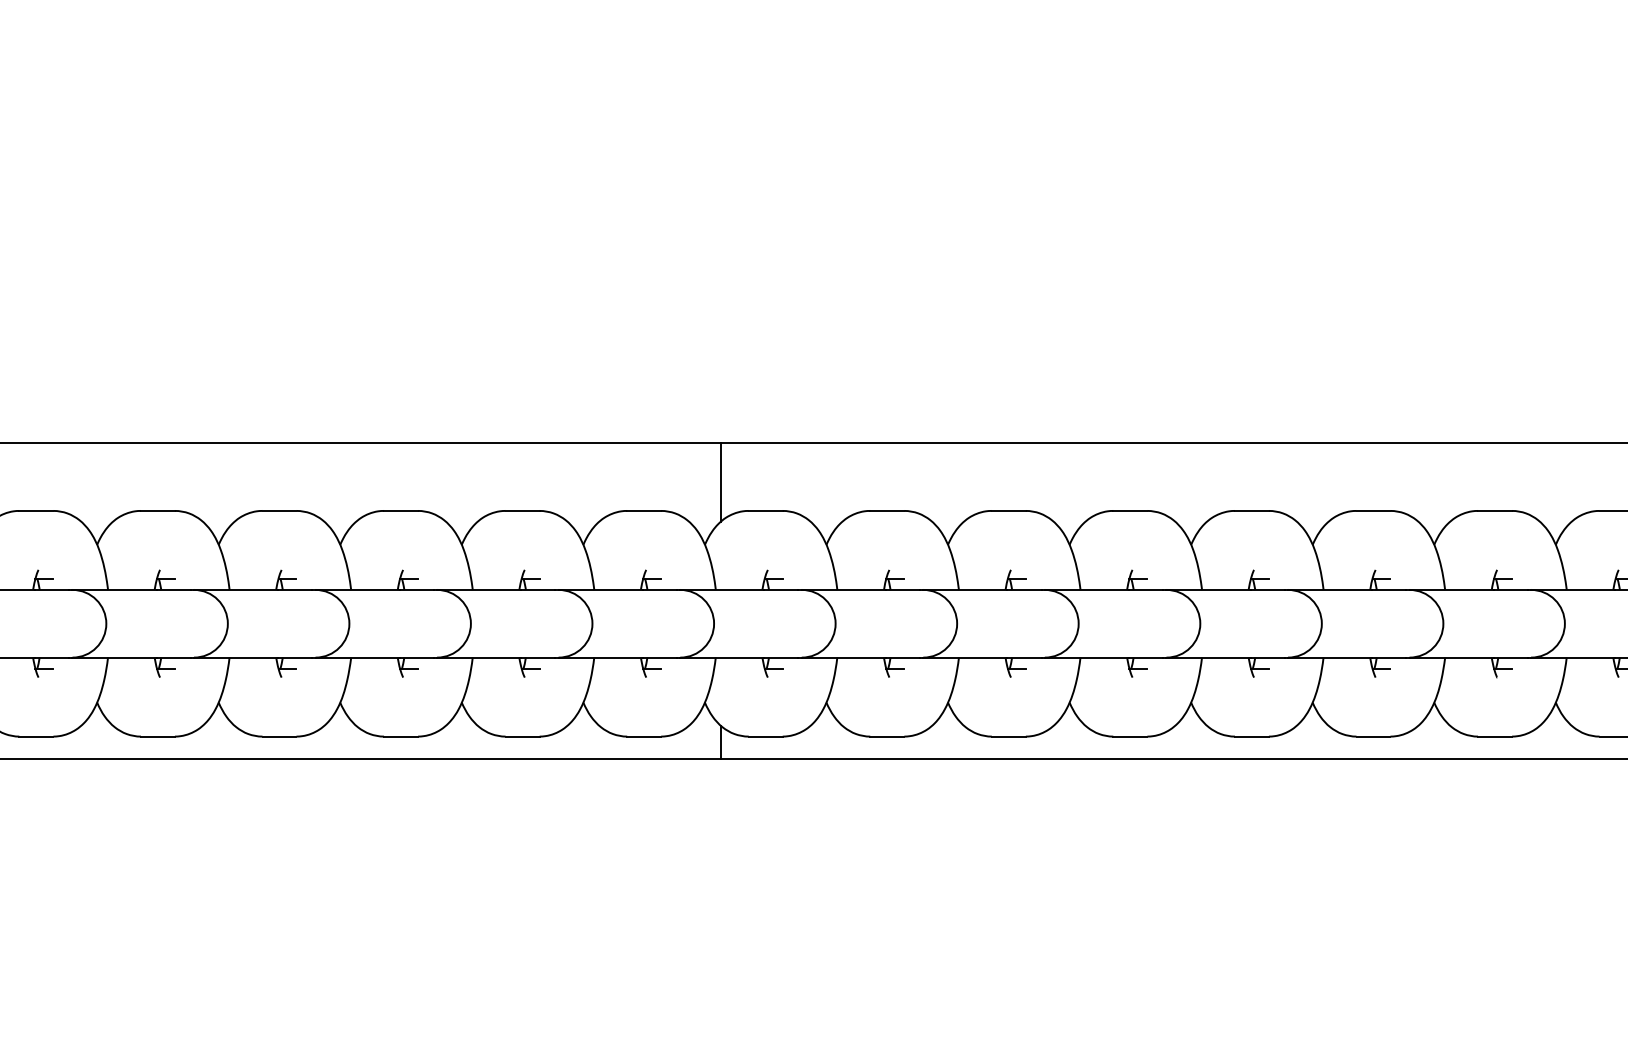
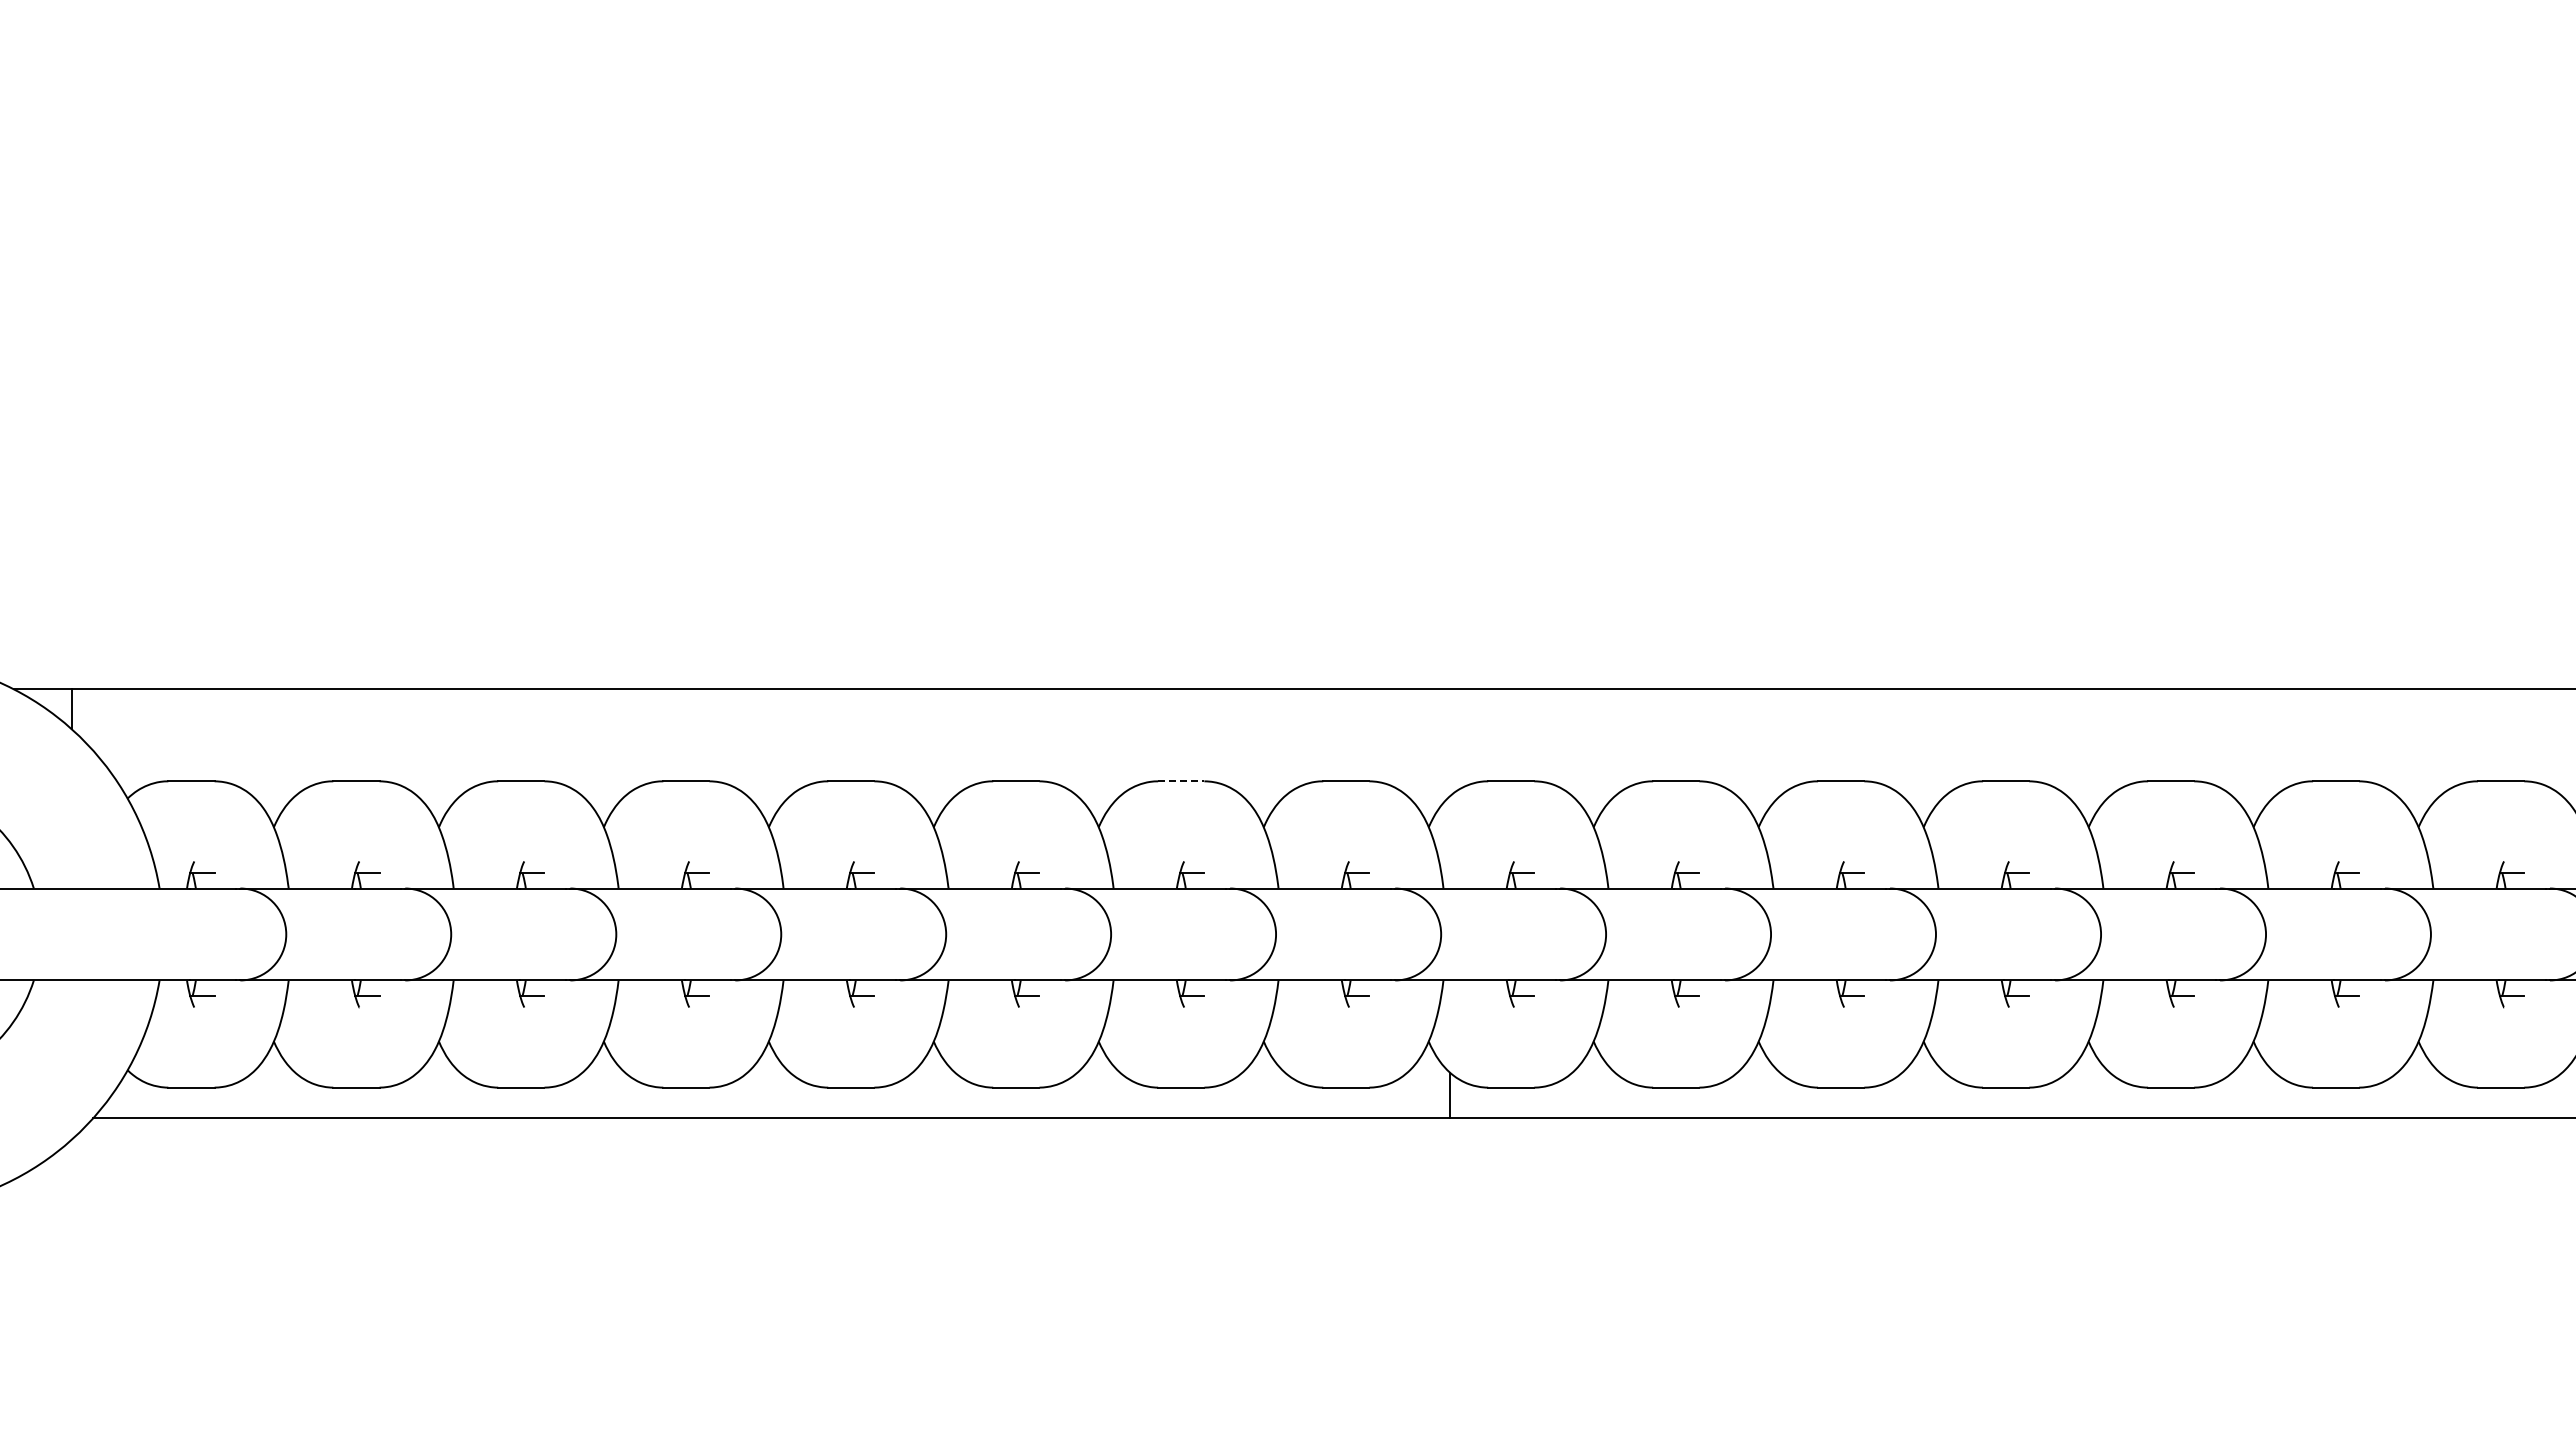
line: (720, 482) -> (1449, 742), removed
line: (522, 511) -> (1181, 781), solid -> dashed

